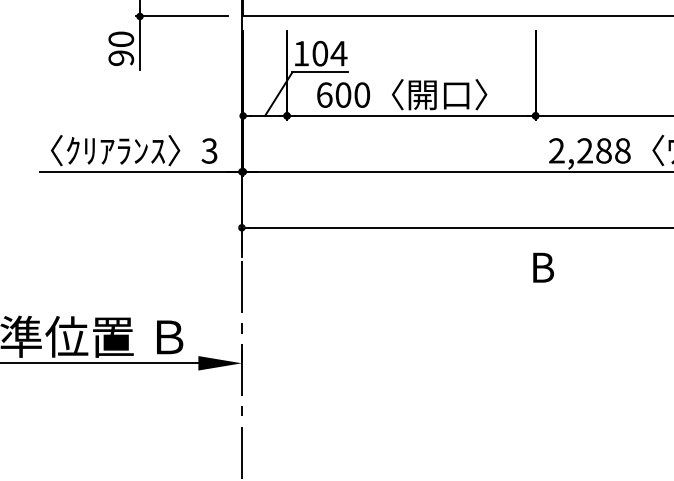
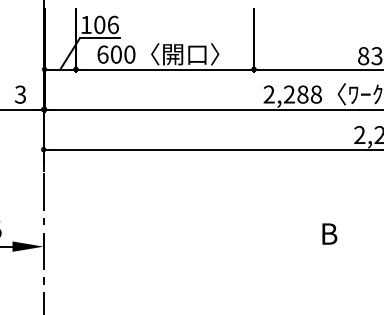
text: (338, 53) -> (112, 24), 104 -> 106
text: (543, 267) -> (329, 233), moved

